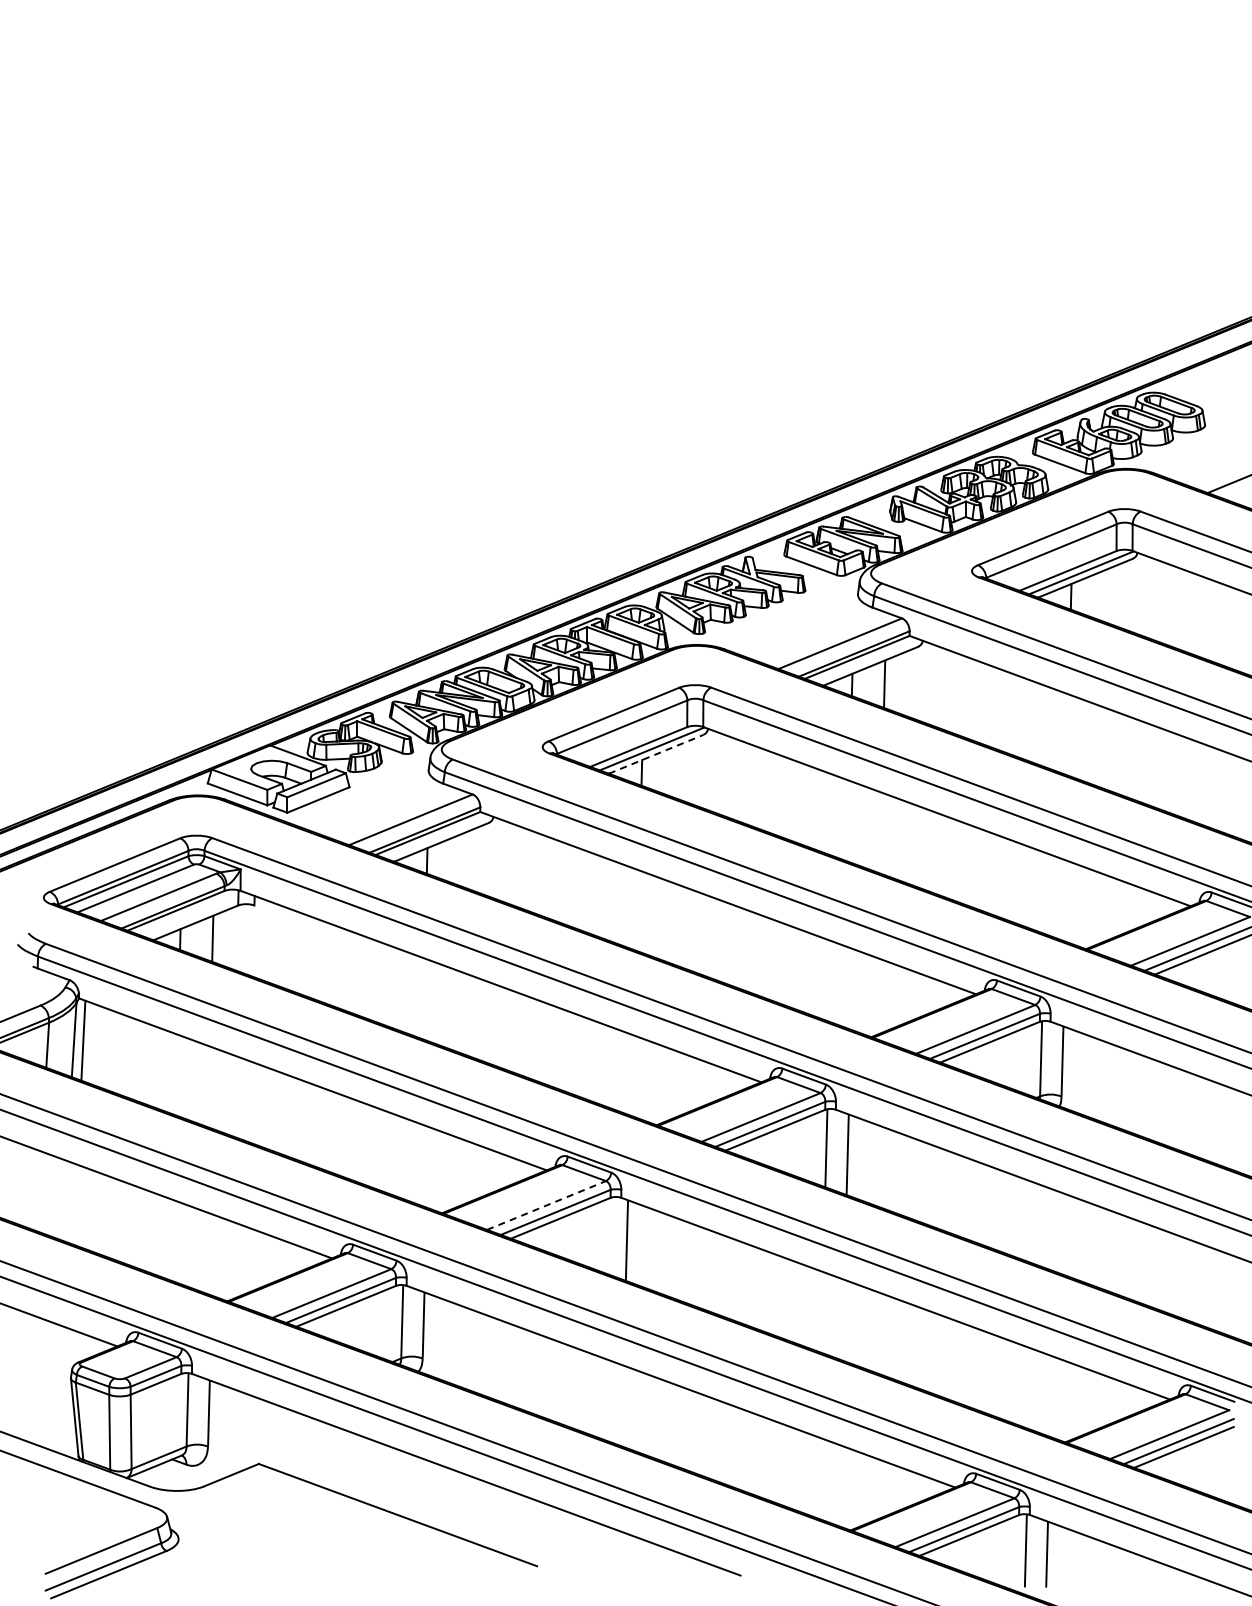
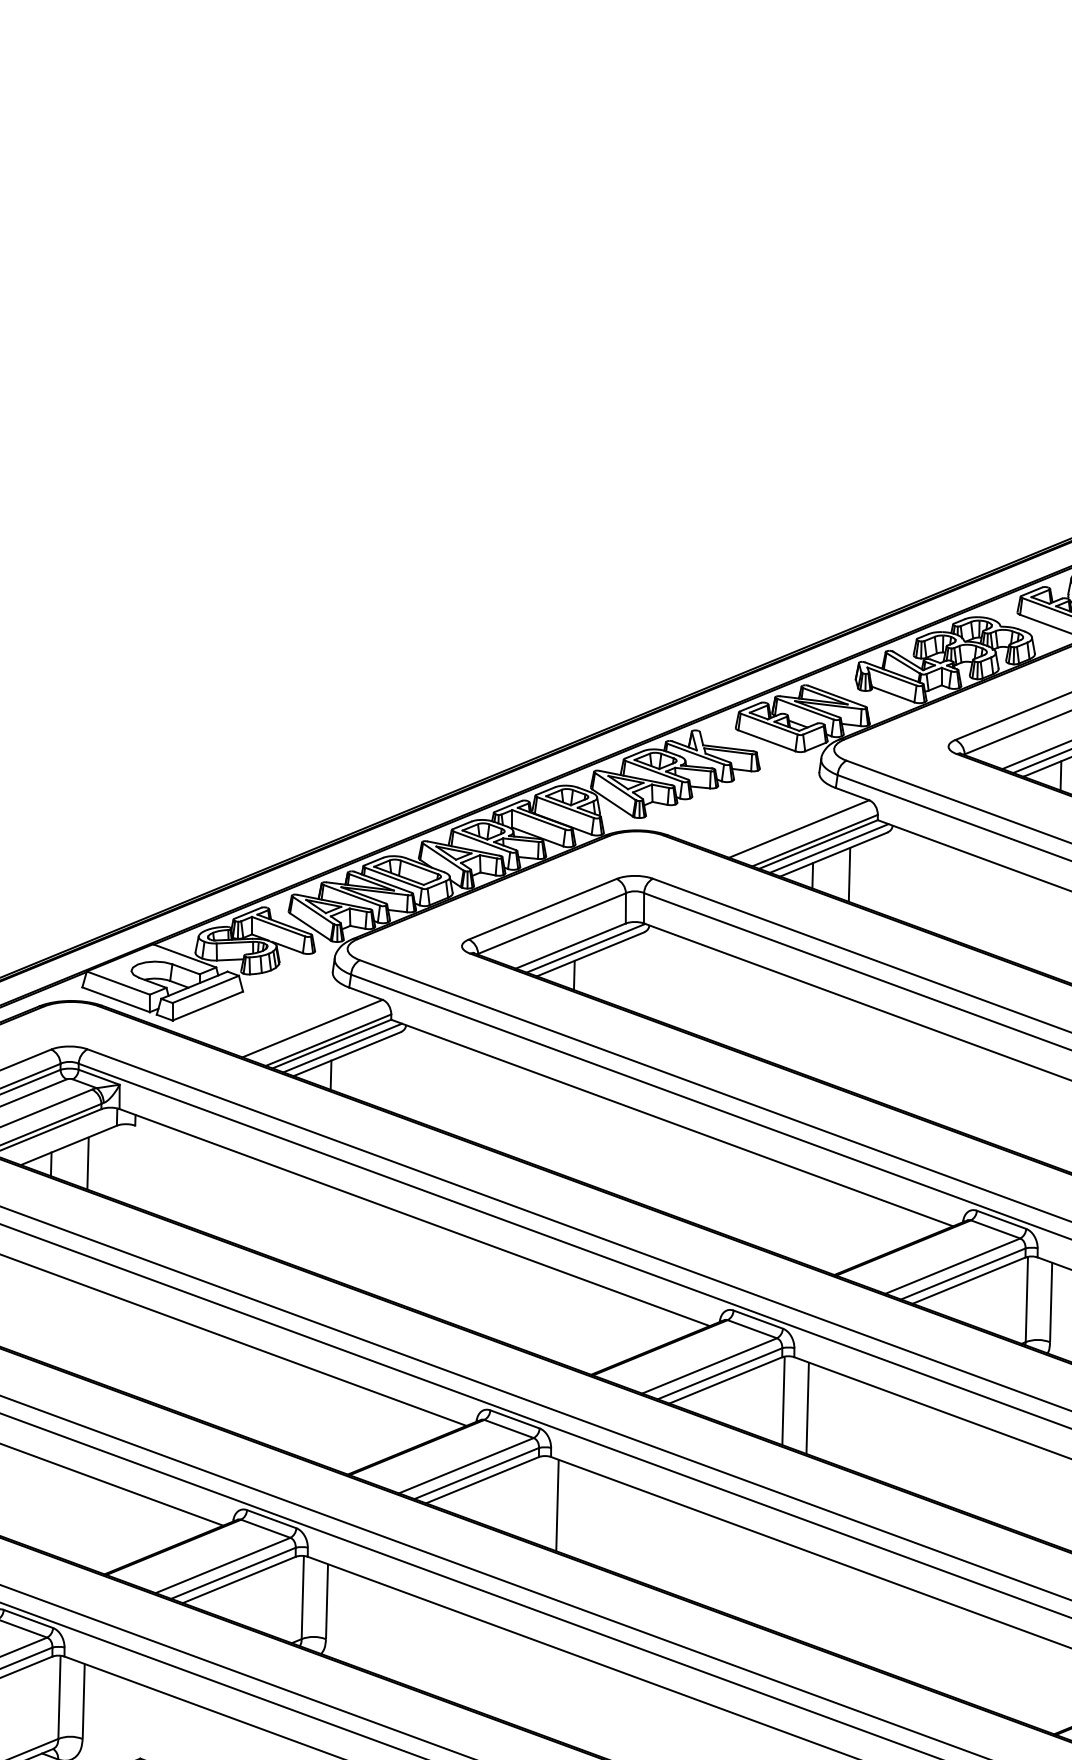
line: (866, 660) -> (828, 848), added
line: (656, 754) -> (590, 954), dashed -> solid
line: (437, 836) -> (342, 1047), added
line: (547, 1205) -> (467, 1465), dashed -> solid

